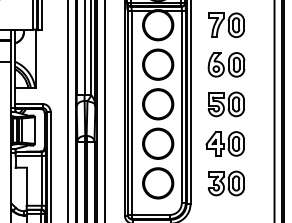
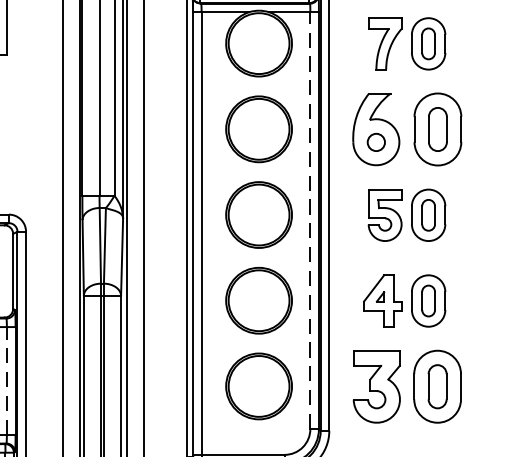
part: (226, 64) -> (407, 128), size x1.4
line: (181, 106) -> (309, 219), solid -> dashed
line: (41, 180) -> (6, 380), solid -> dashed
part: (225, 183) -> (405, 386), size x1.4

